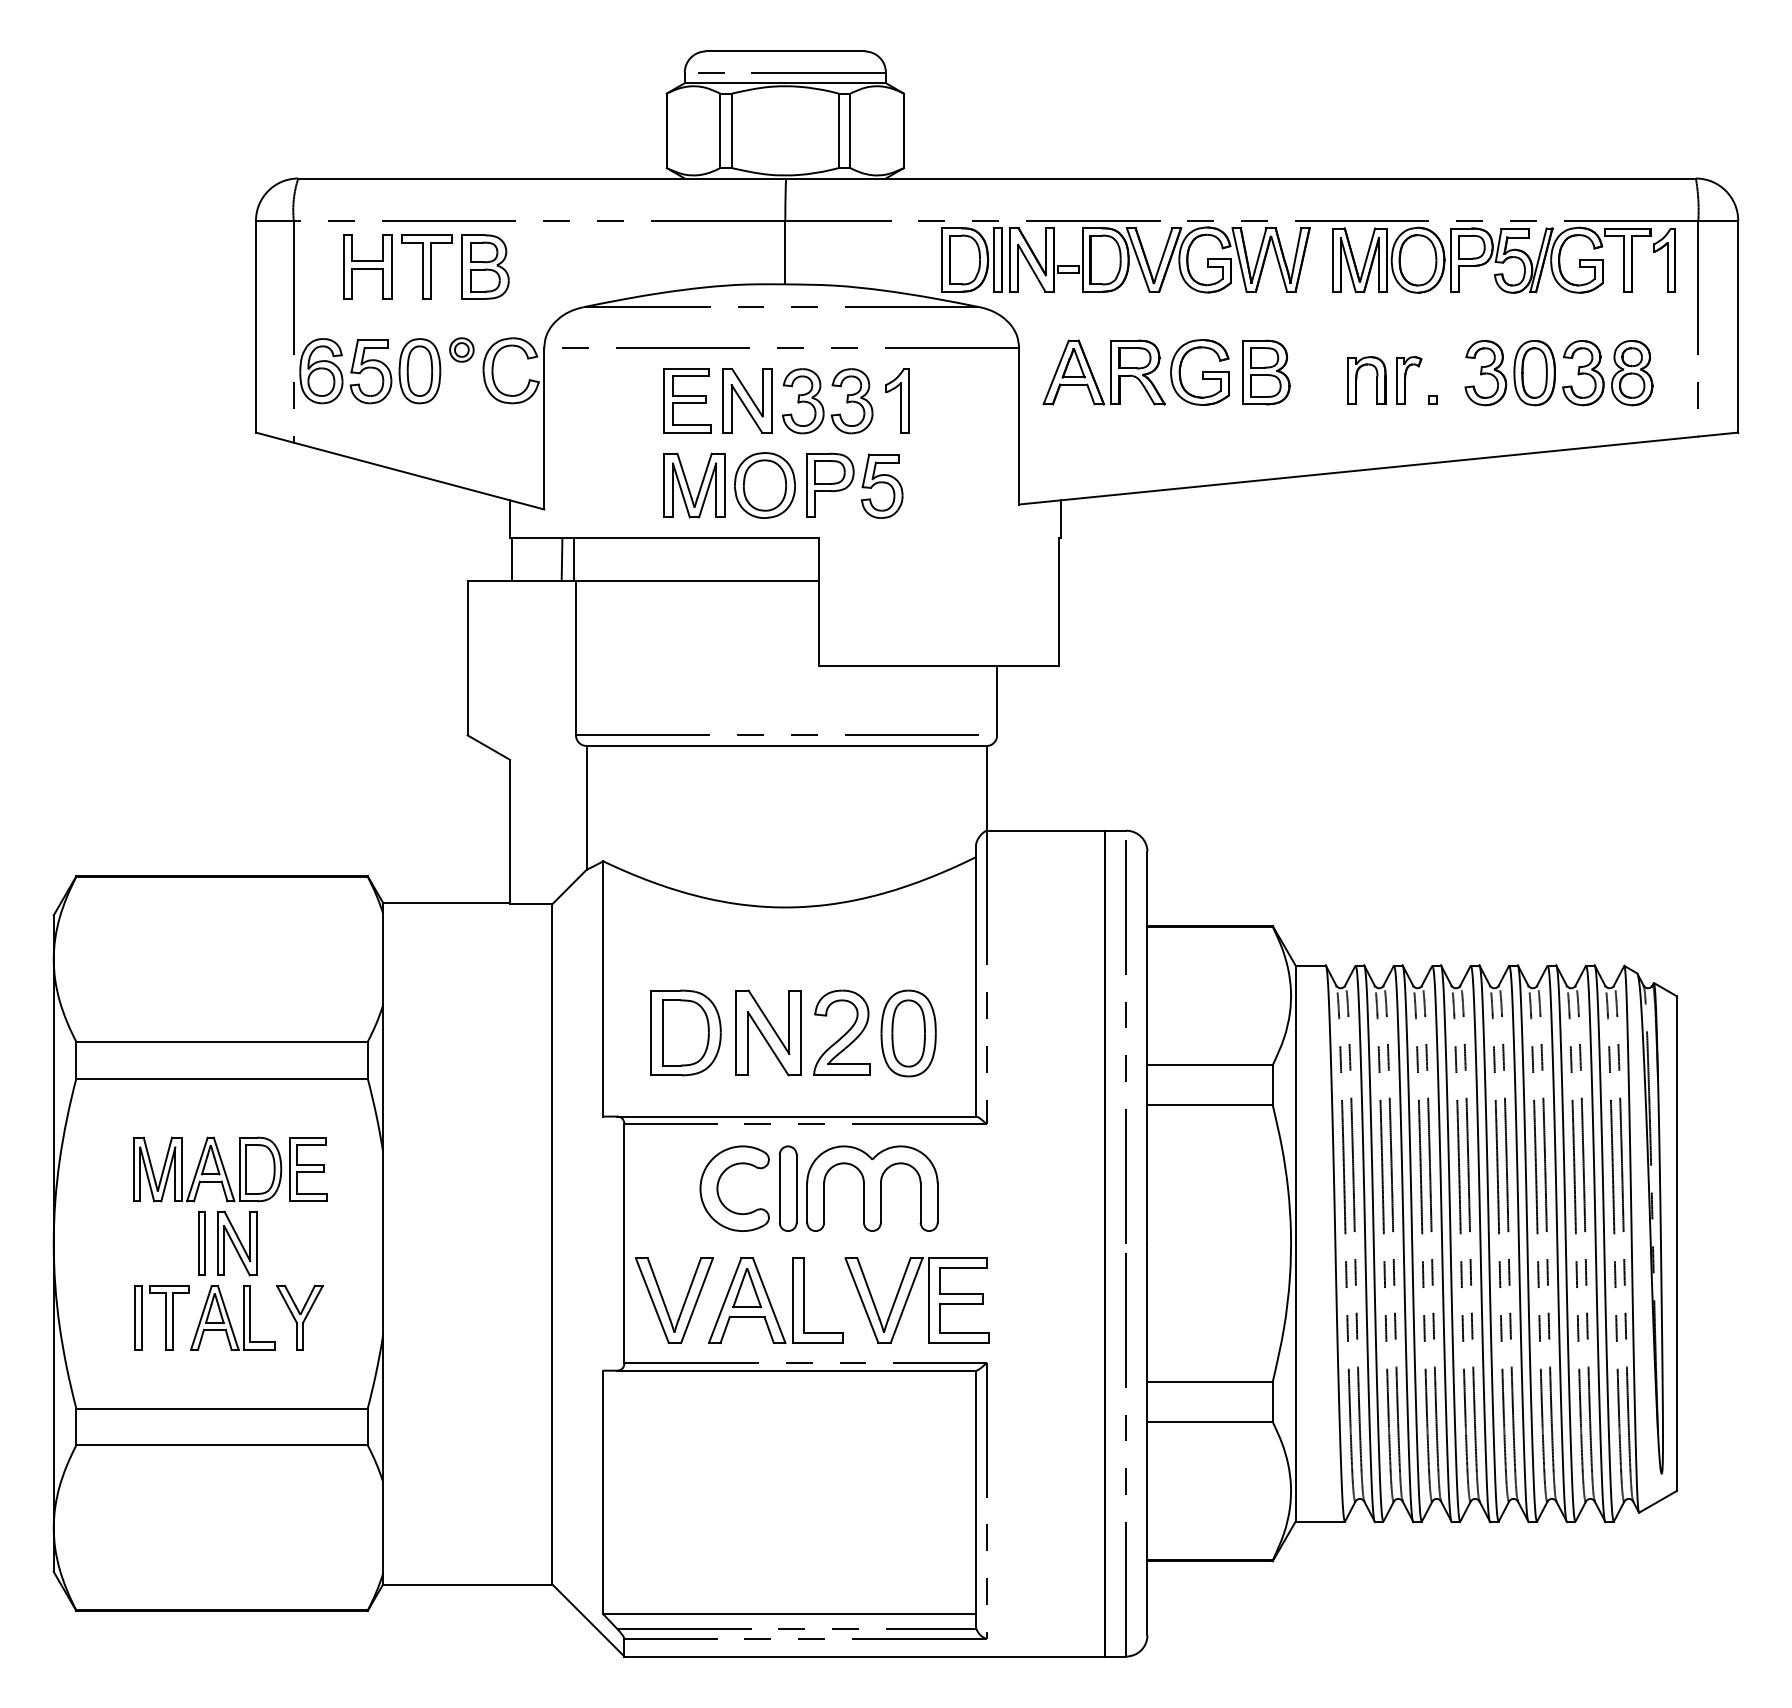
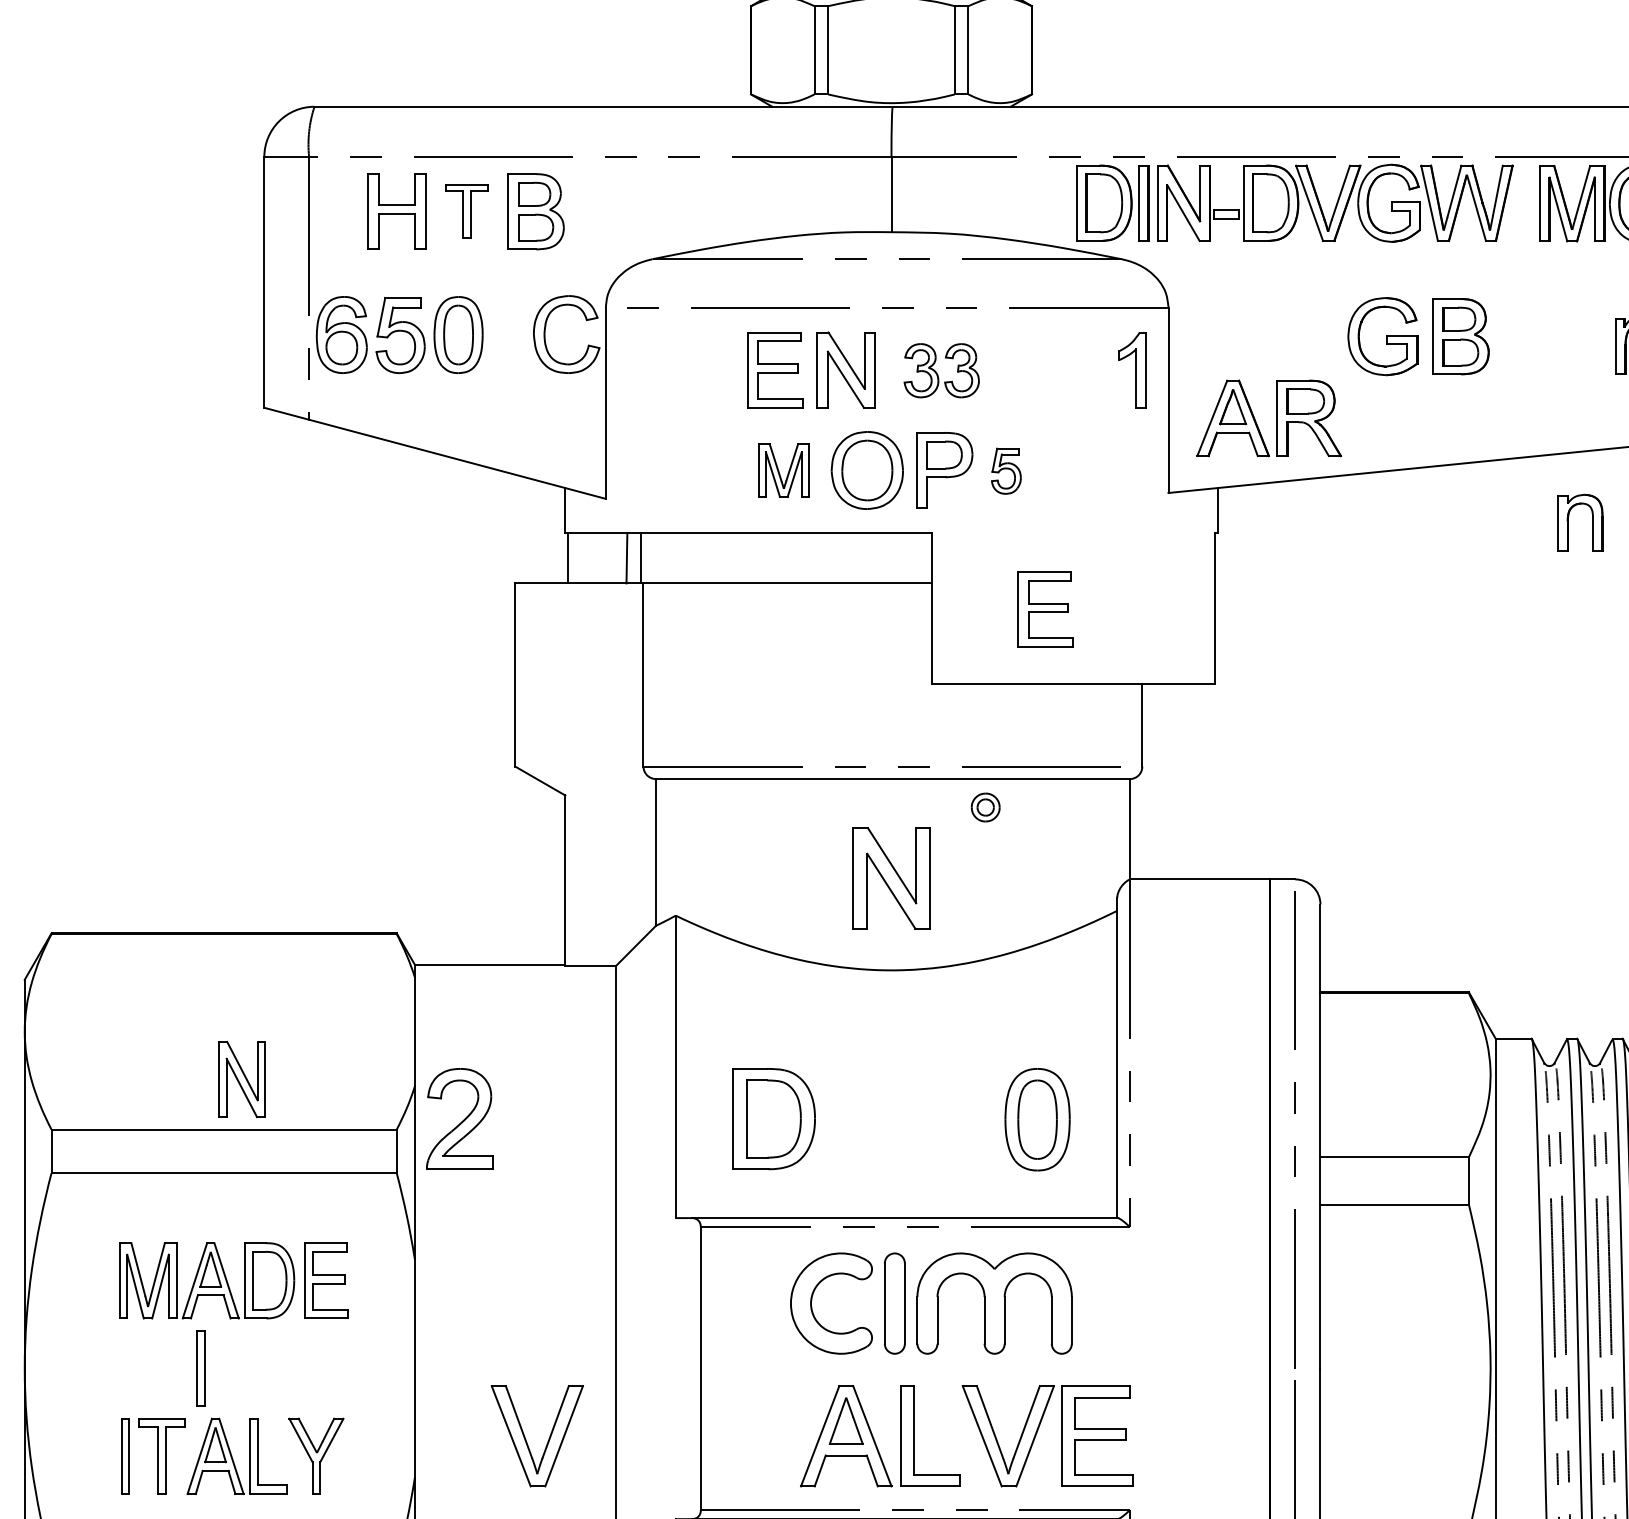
part: (426, 266) -> (466, 211), size x0.7
part: (461, 349) -> (985, 806), moved
part: (1110, 372) -> (1276, 418), moved
part: (1357, 379) -> (1569, 521), moved
part: (897, 400) -> (1132, 369), moved
part: (827, 401) -> (941, 370), size x0.7
part: (694, 485) -> (783, 470), size x0.7
part: (882, 485) -> (1006, 470), size x0.6
part: (915, 602) -> (1045, 609), added
part: (768, 1032) -> (891, 878), moved
part: (841, 1032) -> (459, 1118), moved
part: (237, 1243) -> (242, 1079), moved
part: (682, 1305) -> (546, 1441), moved

